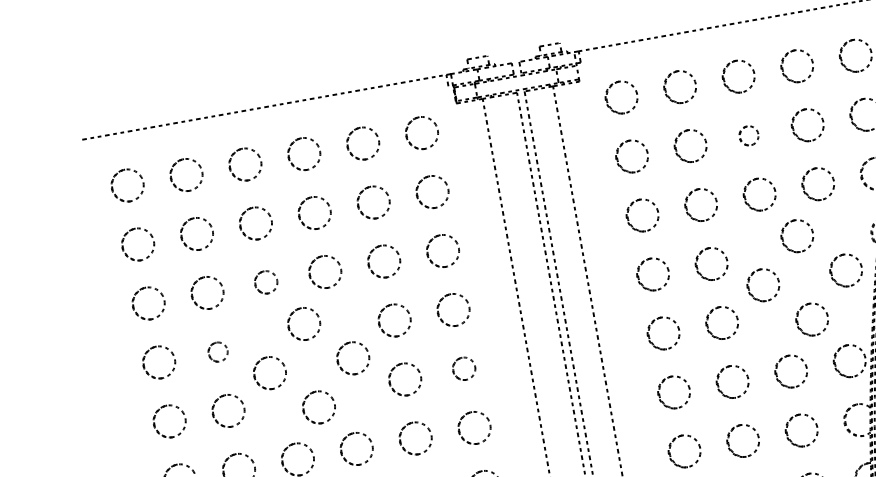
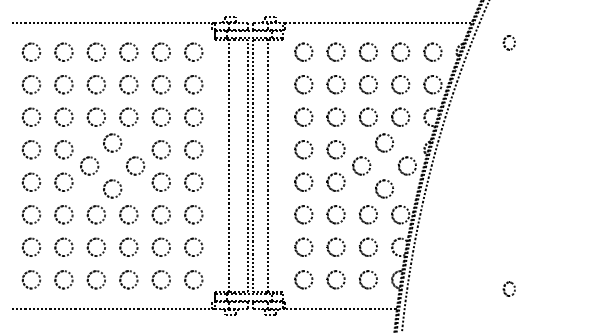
part: (747, 135) -> (367, 84), size x1.67
circle: (264, 281) -> (95, 116), size x1.43
circle: (217, 351) -> (63, 149), size x1.67
circle: (463, 367) -> (193, 181), size x1.43

